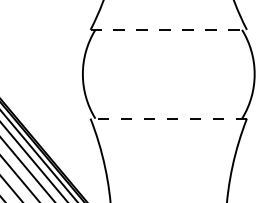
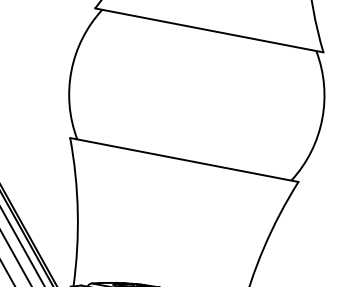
line: (169, 29) -> (210, 30), dashed -> solid
line: (168, 118) -> (184, 159), dashed -> solid

